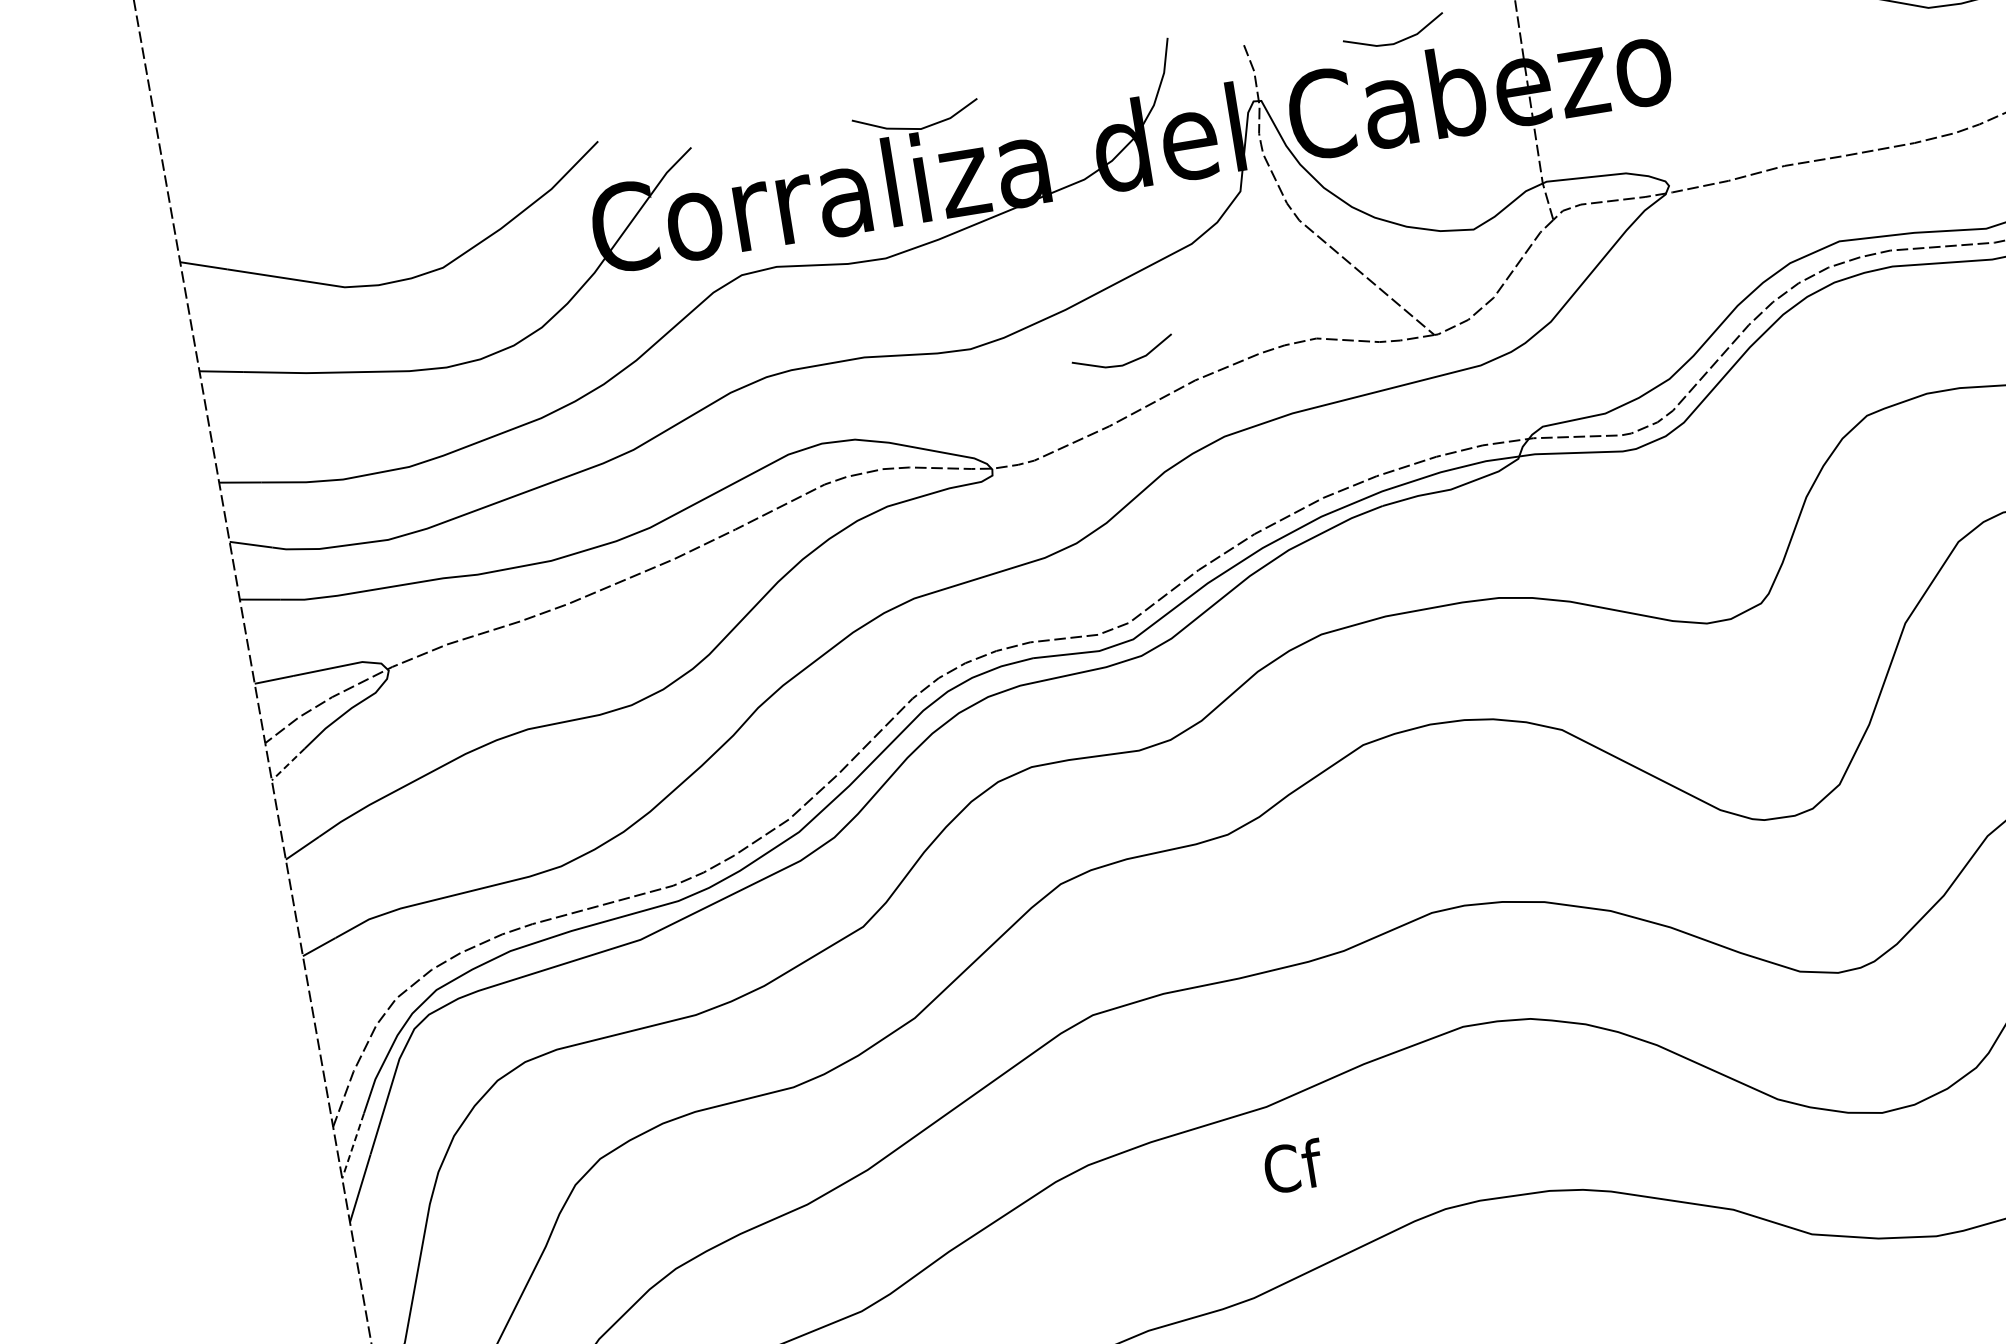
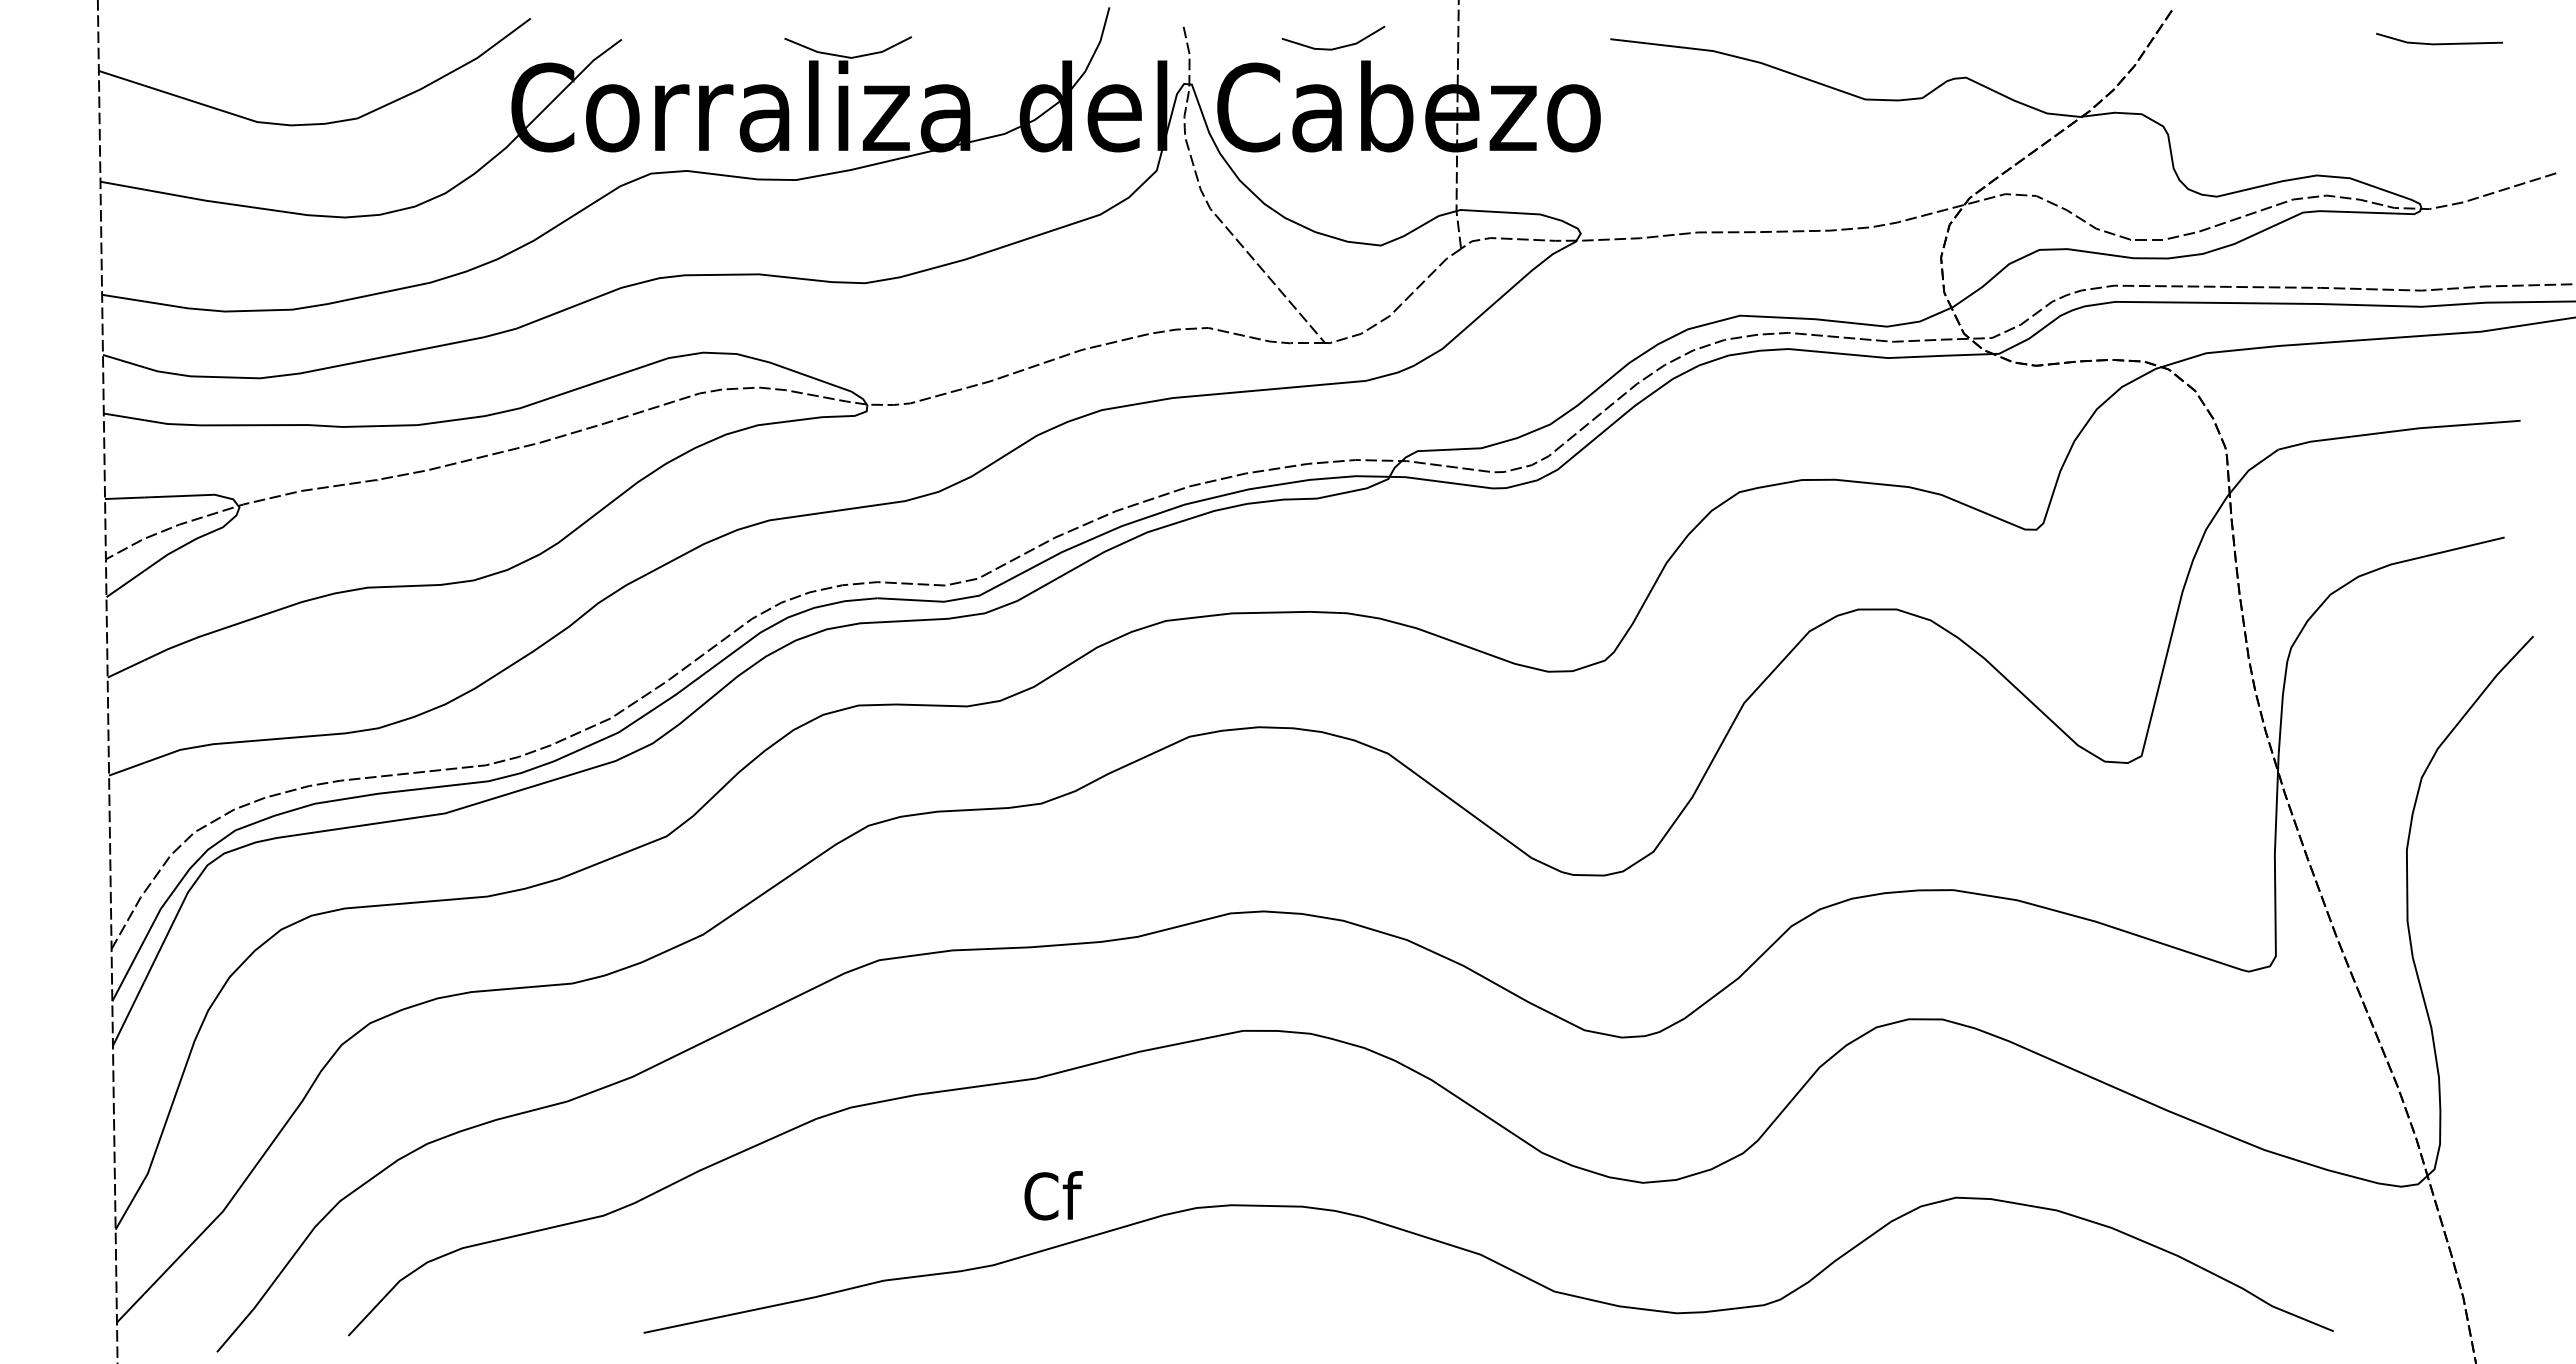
line: (1126, 362) -> (1016, 321), removed
line: (288, 764) -> (125, 584), dashed -> solid
line: (353, 1146) -> (128, 971), dashed -> solid
text: (1293, 1166) -> (1053, 1195), moved

